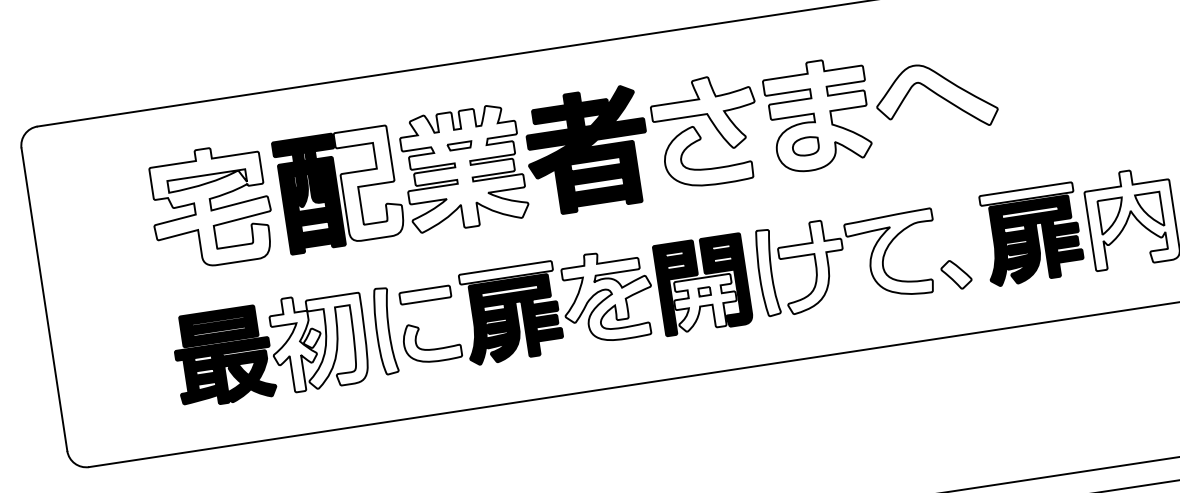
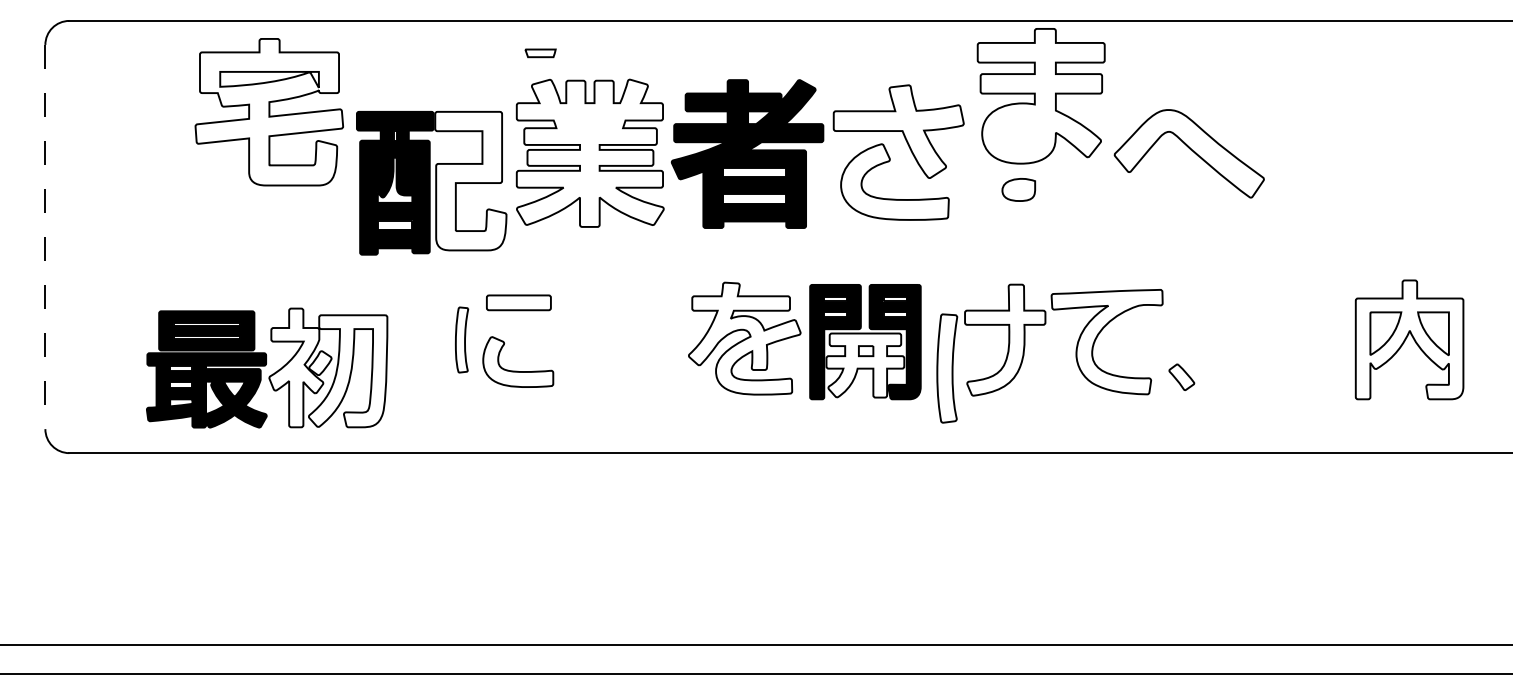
part: (818, 115) -> (1040, 96), moved
part: (459, 146) -> (540, 53), moved
part: (339, 190) -> (431, 183), moved
part: (210, 207) -> (268, 112), moved
part: (1031, 234) -> (1282, 341), removed
part: (767, 272) -> (947, 368), moved
part: (956, 274) -> (1181, 377), size x0.7
line: (44, 300) -> (45, 237), solid -> dashed
part: (510, 313) -> (621, 341), removed
part: (384, 330) -> (461, 339), size x0.6
part: (271, 347) -> (267, 367), moved

